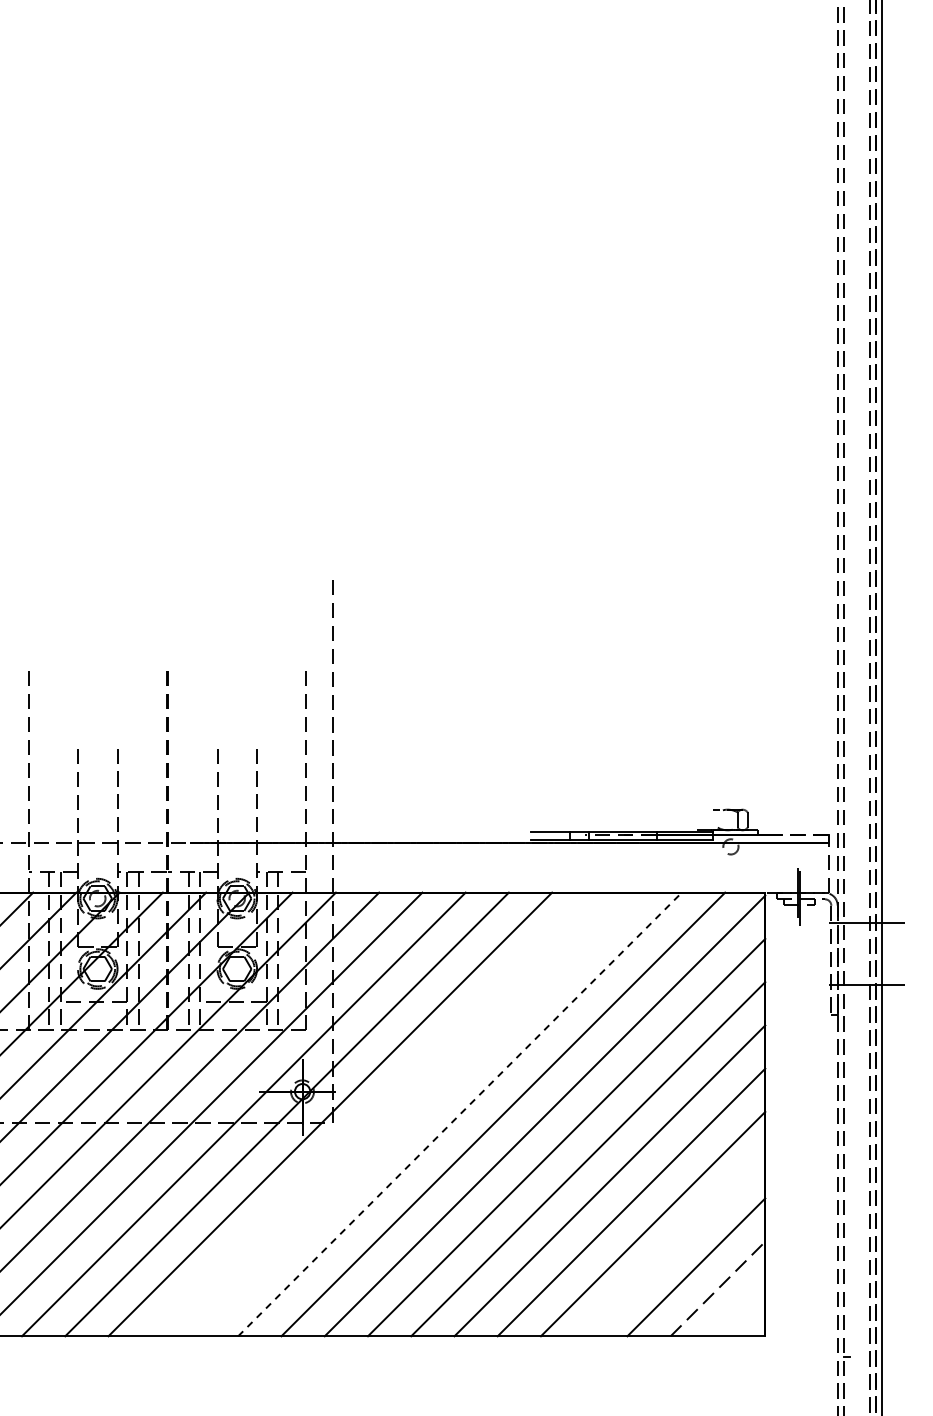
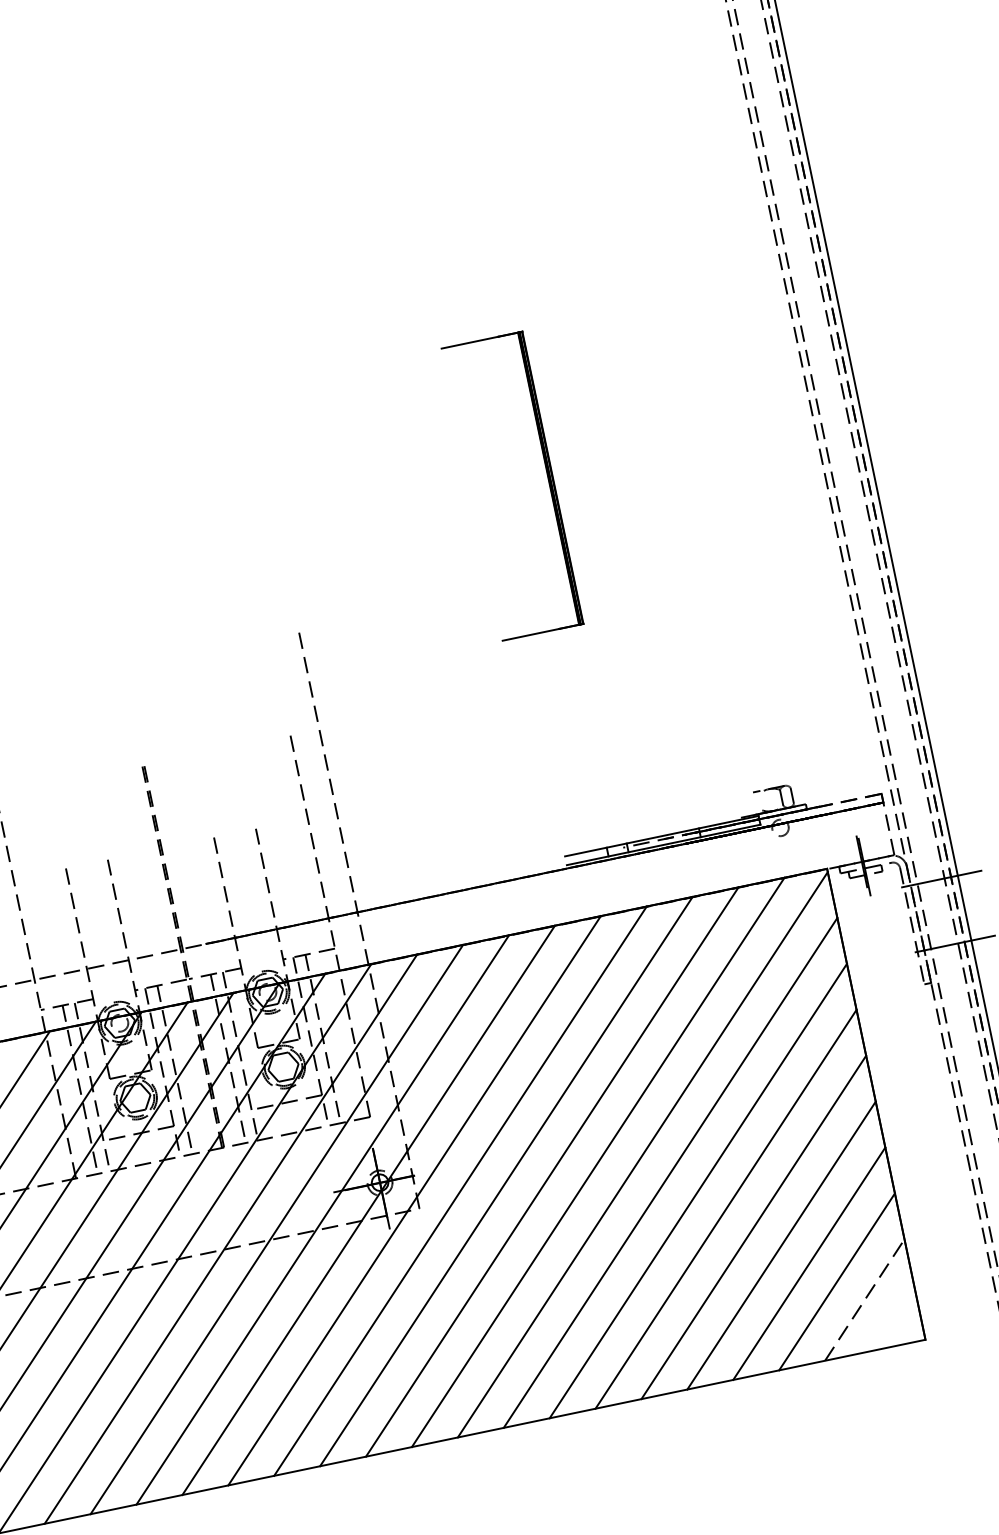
part: (586, 487) -> (547, 478), added
line: (373, 1114) -> (460, 1191), added
line: (416, 1114) -> (506, 1181), added
line: (460, 1114) -> (552, 1171), dashed -> solid
line: (674, 1245) -> (808, 1263), added

